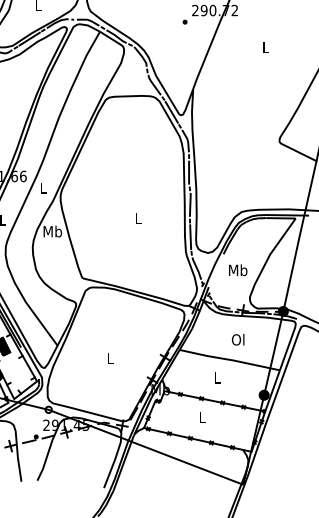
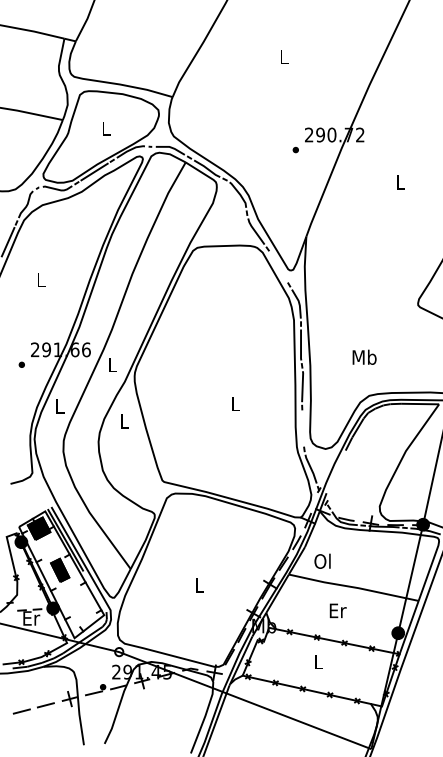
line: (171, 112) -> (278, 266), removed
text: (52, 231) -> (124, 420), Mb -> L
line: (190, 237) -> (302, 428), removed
text: (238, 269) -> (364, 356), moved
text: (238, 339) -> (322, 560), moved
text: (217, 377) -> (337, 610), L -> Er

